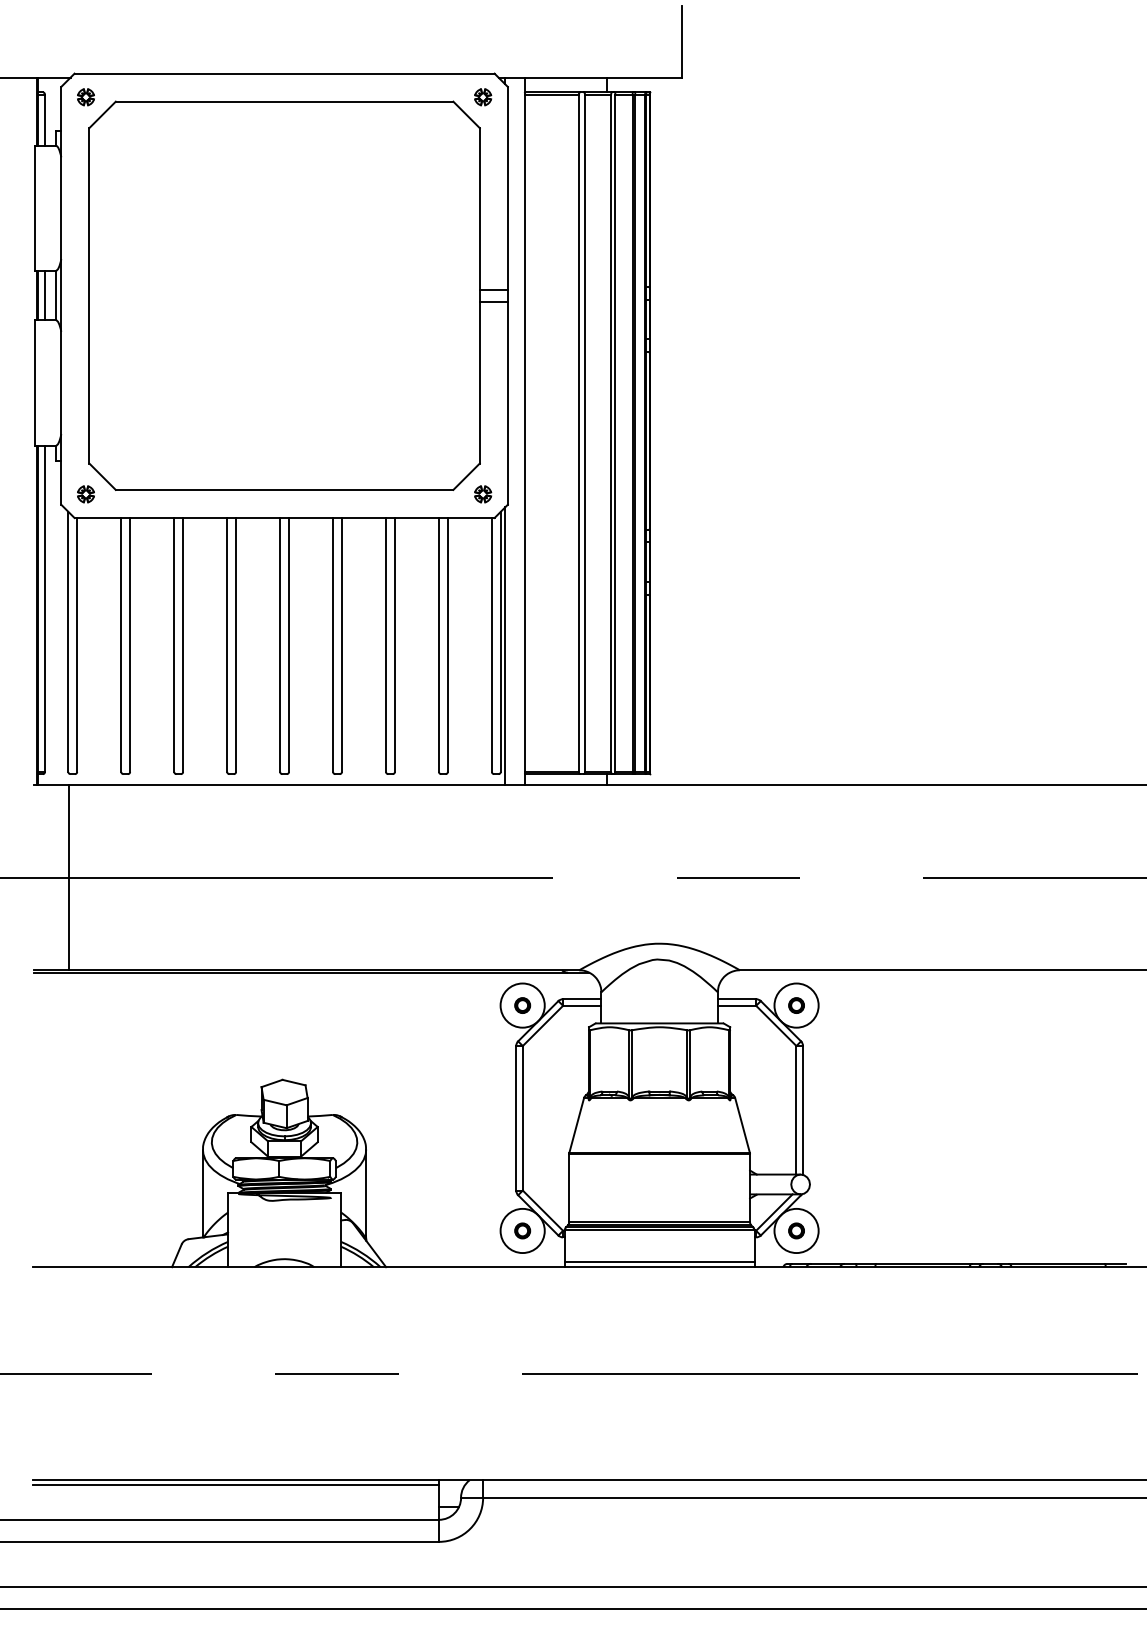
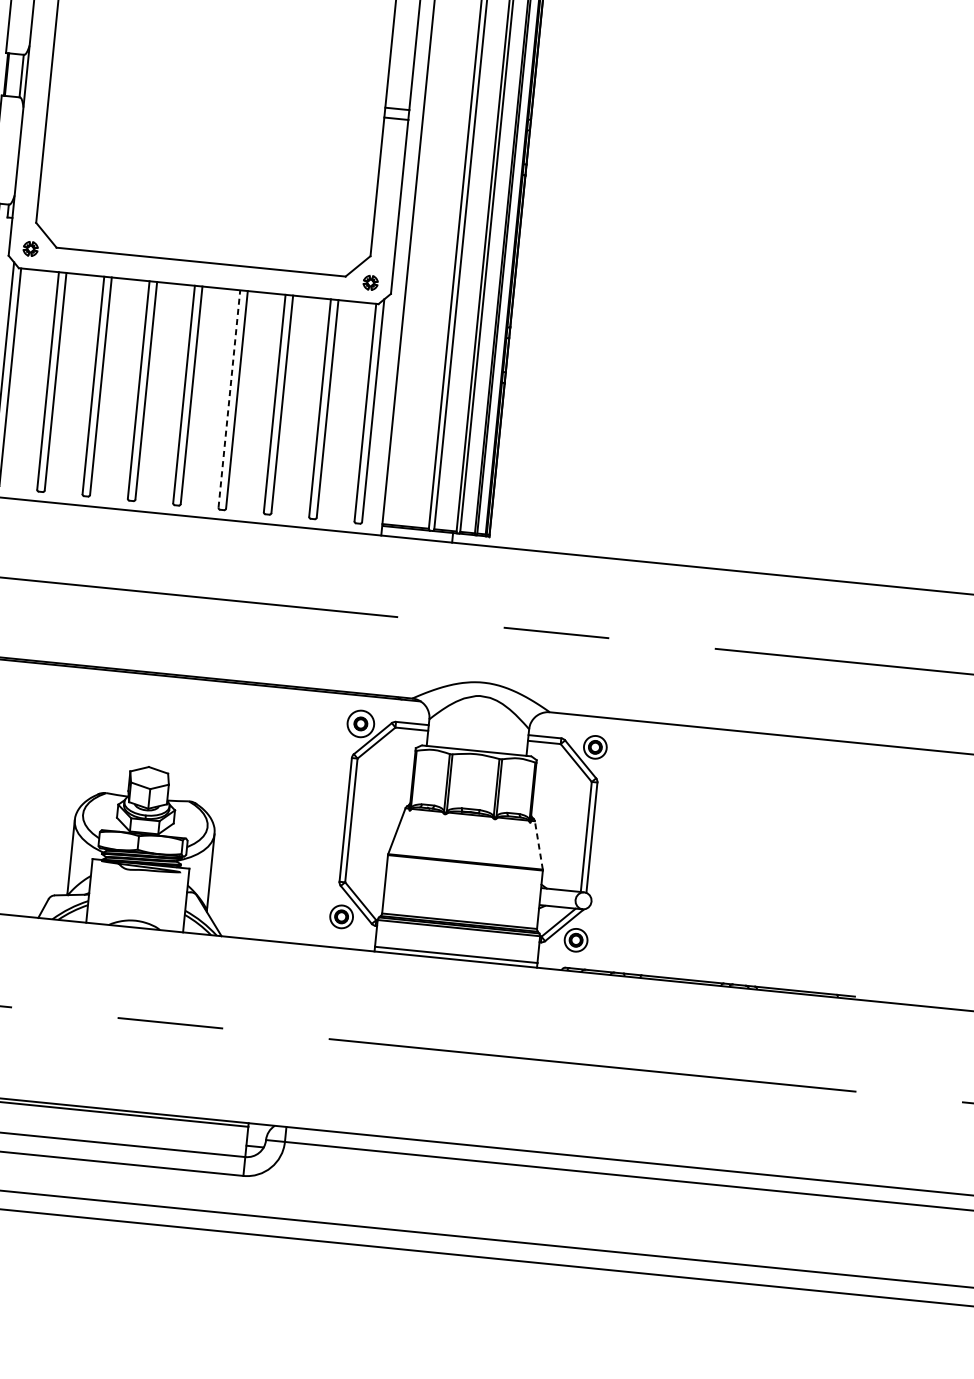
line: (45, 295) -> (13, 75), removed
line: (333, 644) -> (229, 398), solid -> dashed
line: (505, 646) -> (376, 415), removed
circle: (522, 1005) -> (360, 723), size x0.7
circle: (796, 1005) -> (595, 747), size x0.6
line: (742, 1125) -> (538, 845), solid -> dashed
circle: (522, 1230) -> (341, 916), size x0.6
circle: (796, 1230) -> (576, 939), size x0.6

